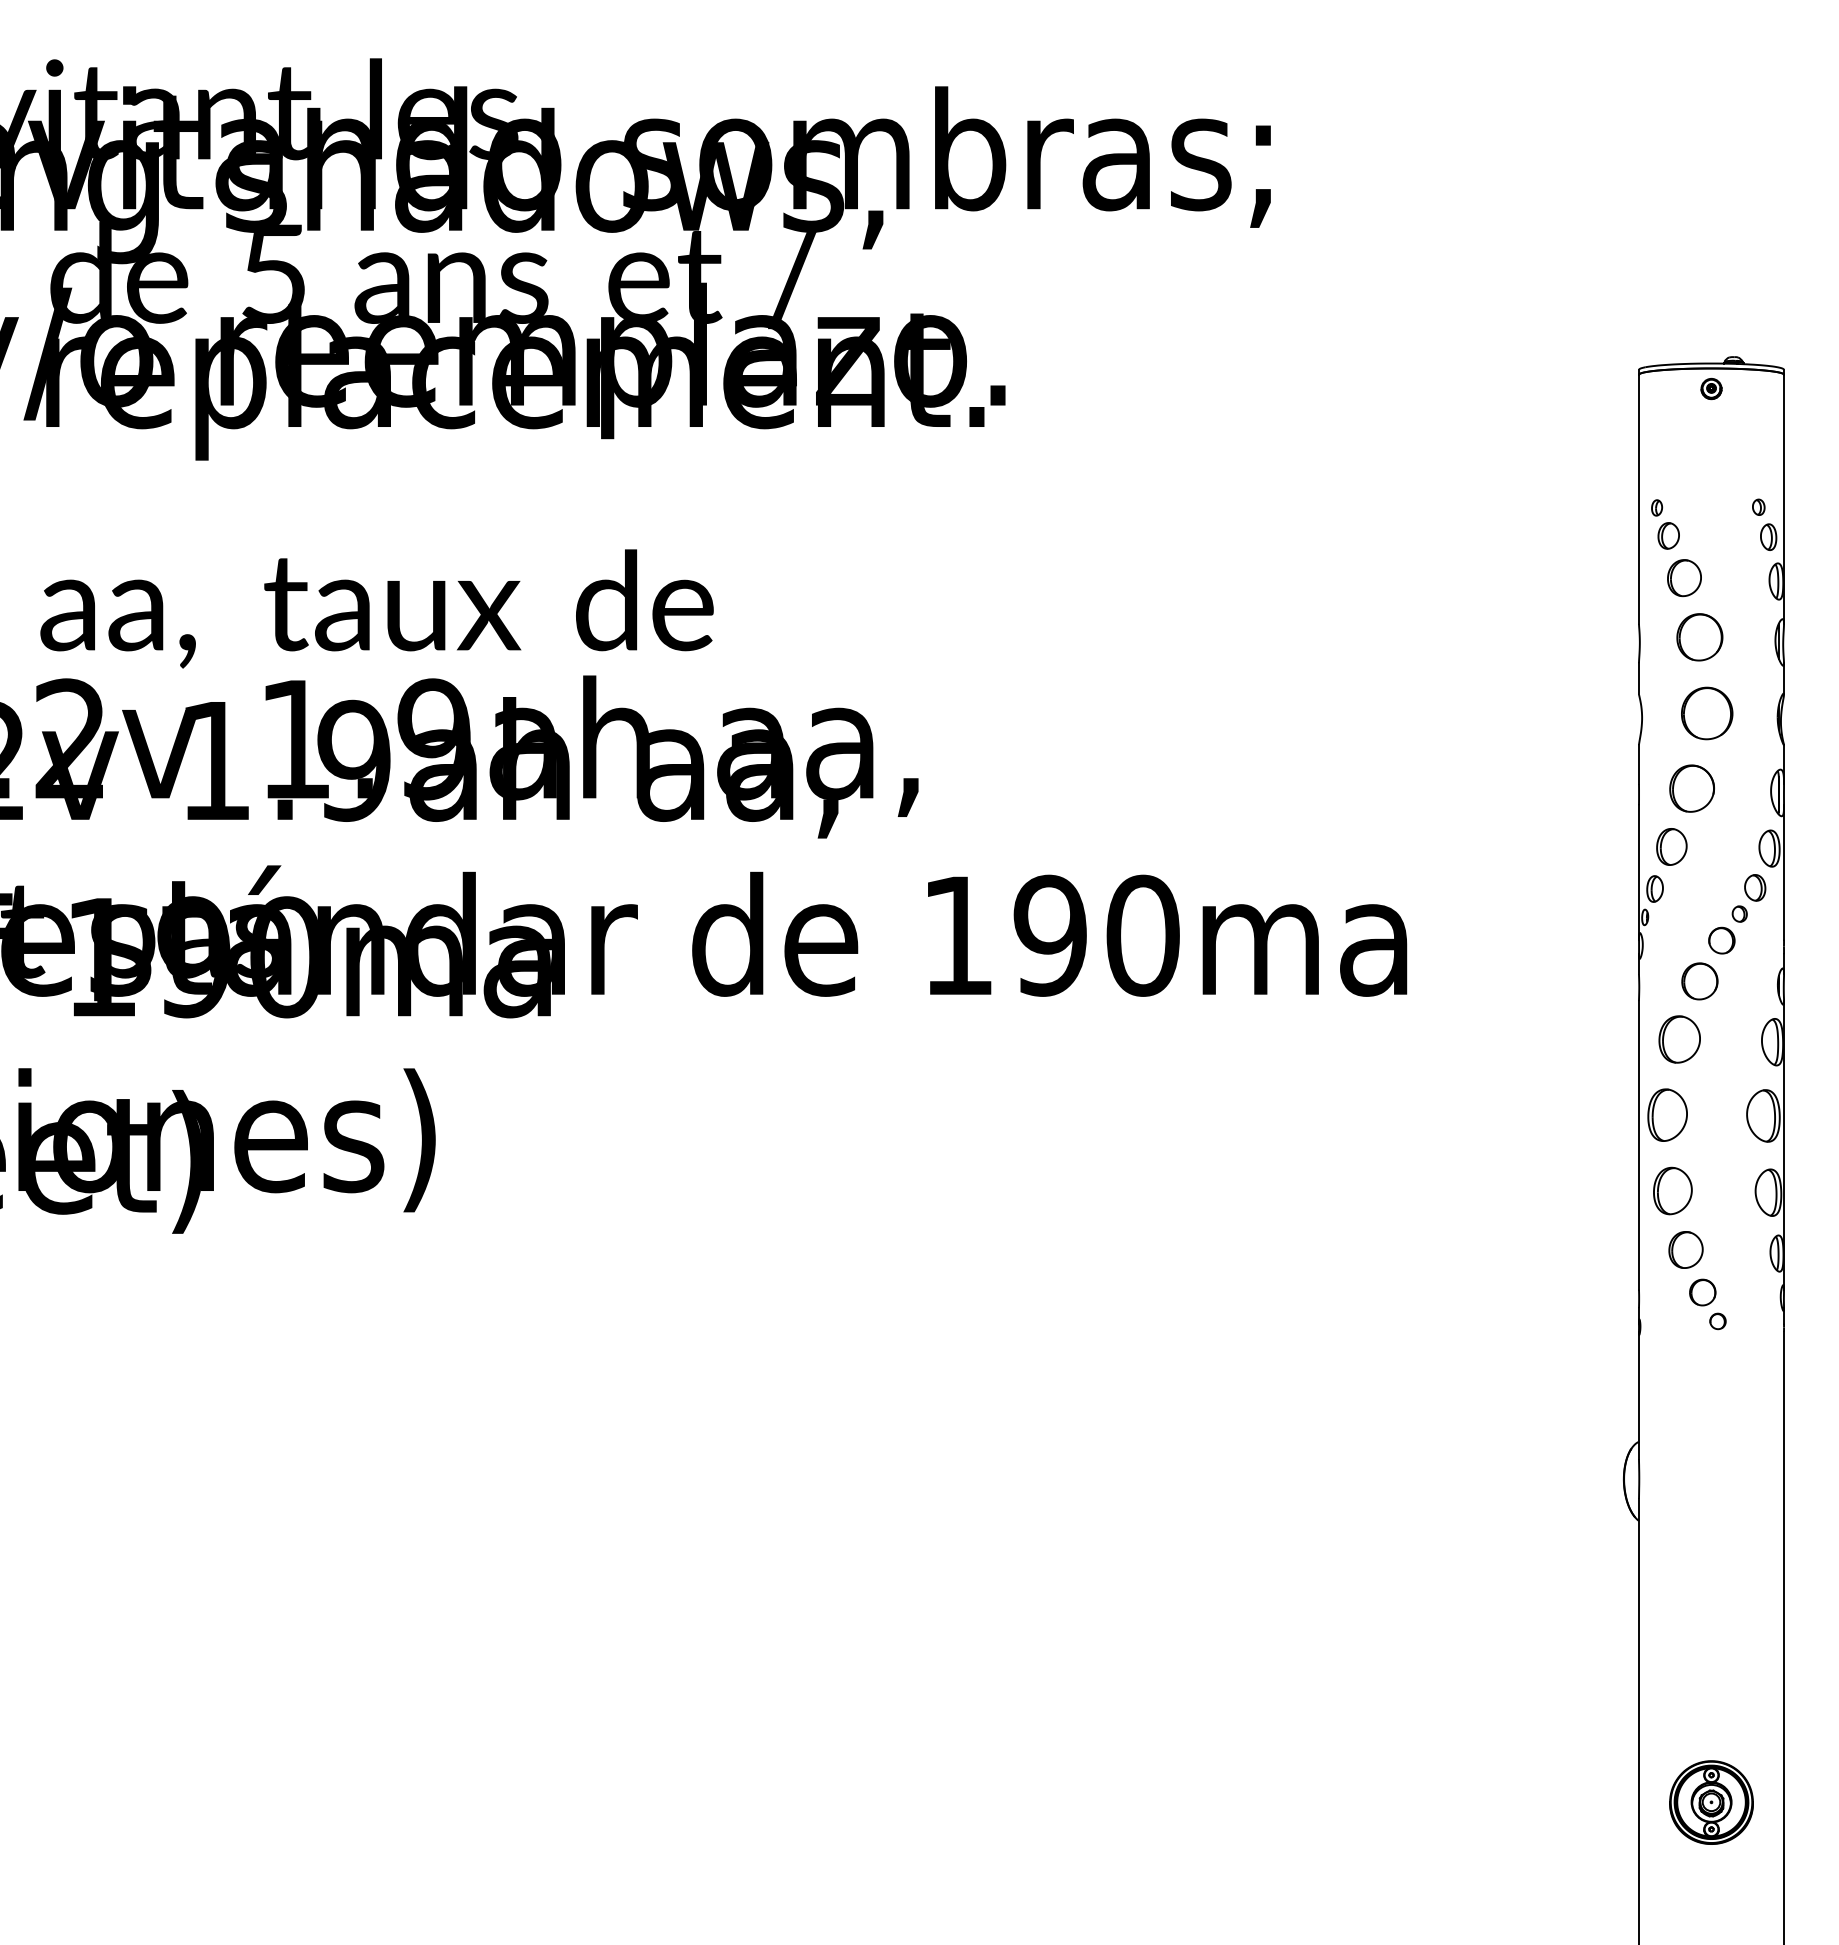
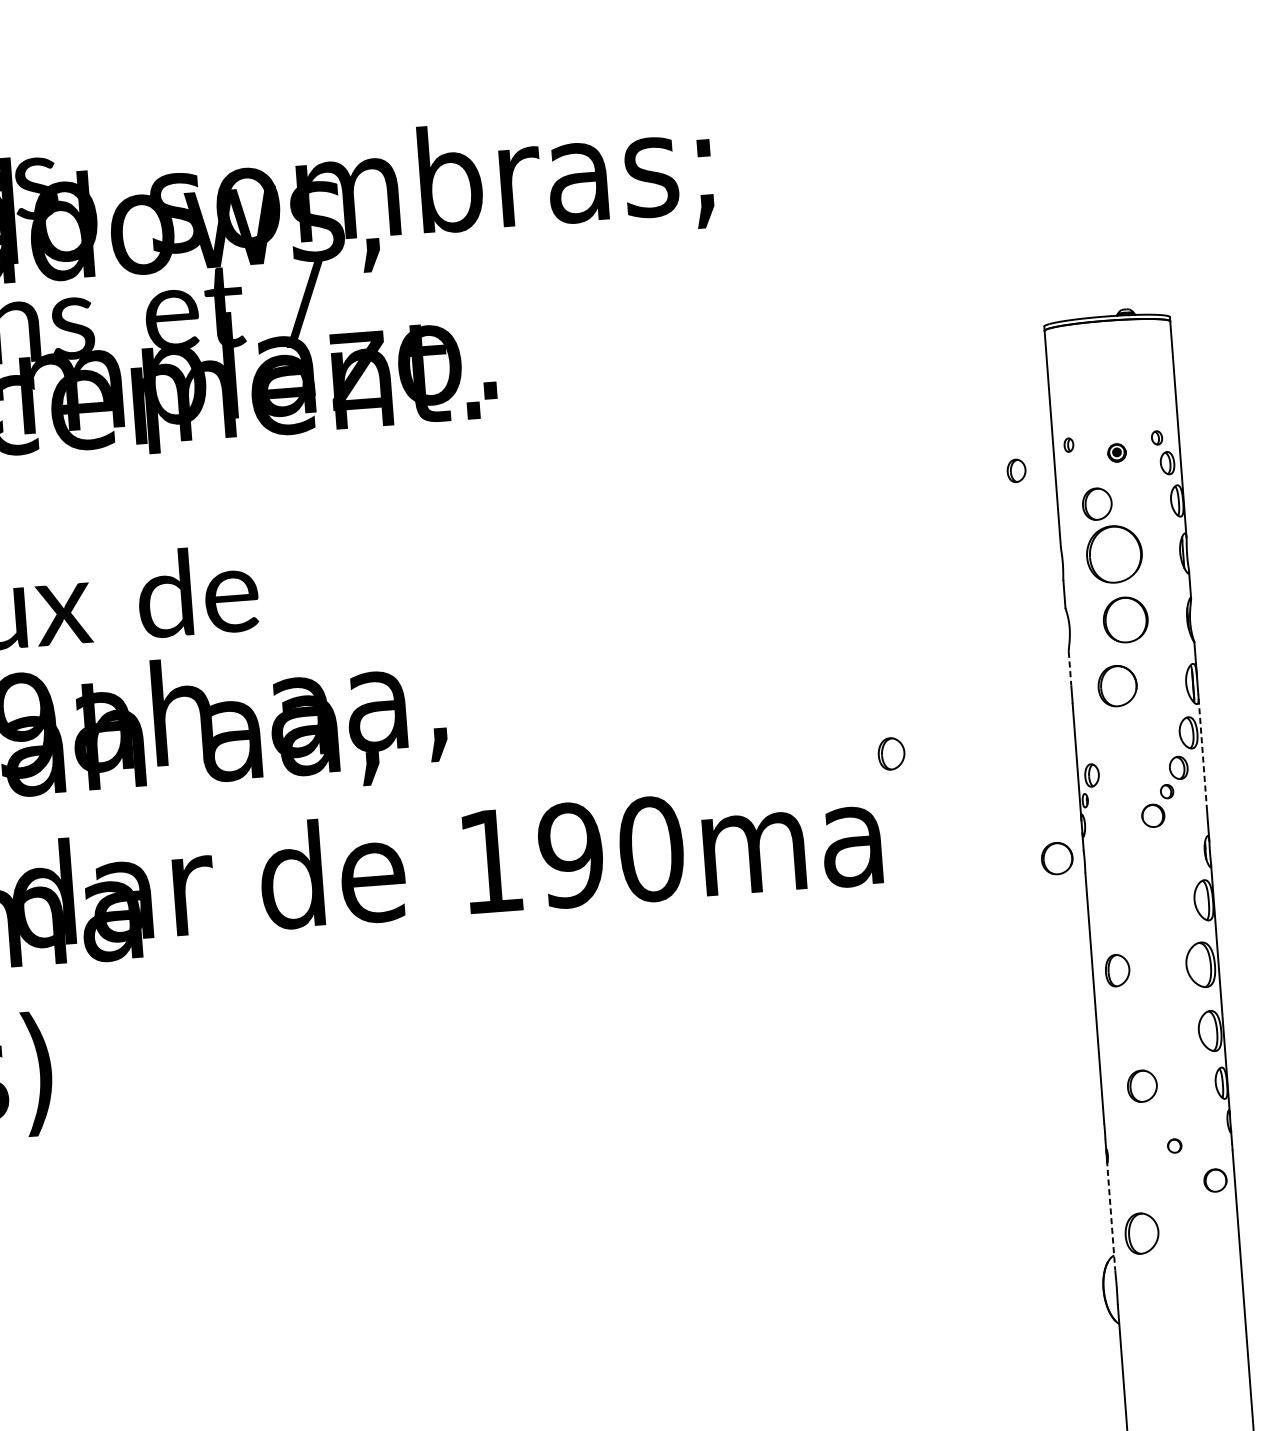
part: (1711, 389) -> (1117, 453), moved
part: (1668, 535) -> (1016, 470), moved
part: (1699, 637) -> (1114, 554), size x1.4
line: (1639, 765) -> (1070, 669), solid -> dashed
part: (1671, 846) -> (891, 753), moved
line: (1784, 871) -> (1203, 751), solid -> dashed
part: (1699, 981) -> (1056, 858), moved
part: (1679, 1039) -> (1123, 904), removed
part: (1667, 1114) -> (1117, 970), size x0.7
part: (1672, 1190) -> (1141, 1233), moved
part: (1702, 1292) -> (1215, 1180), moved
line: (1639, 1395) -> (1111, 1215), solid -> dashed

